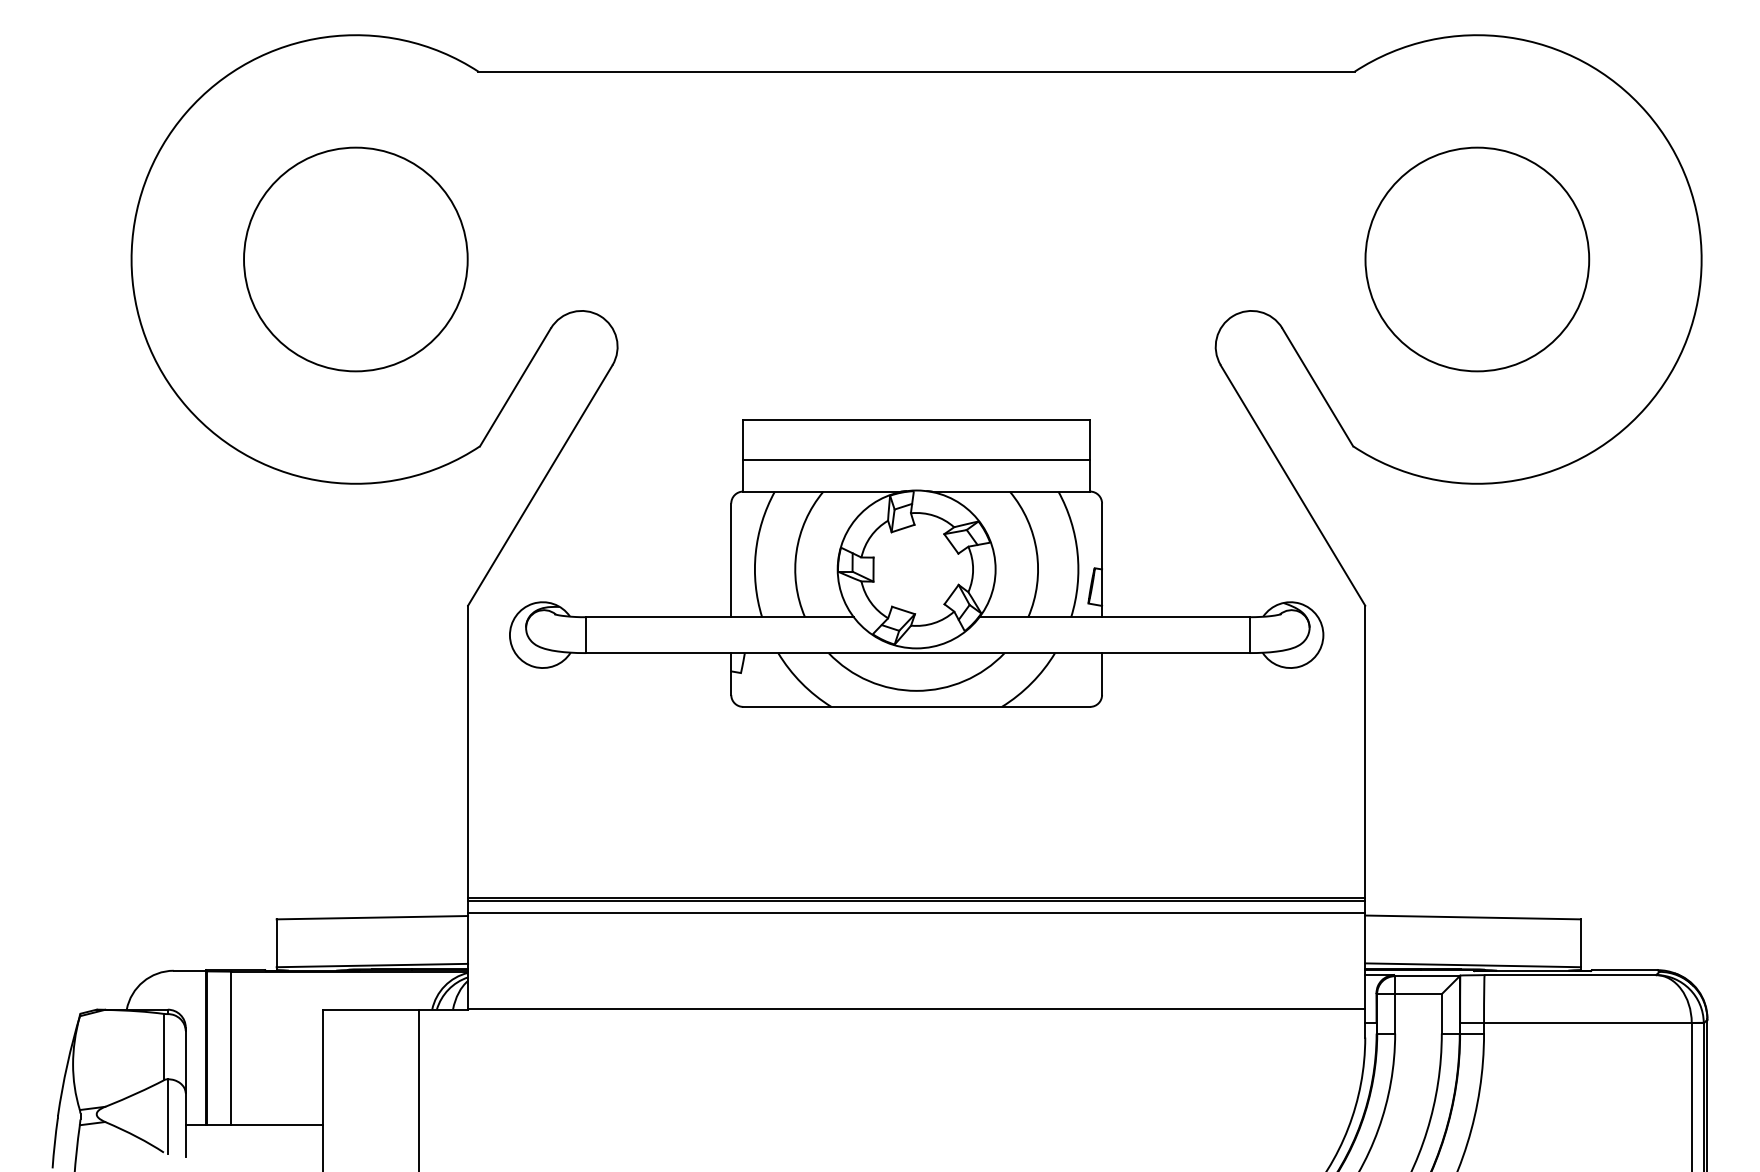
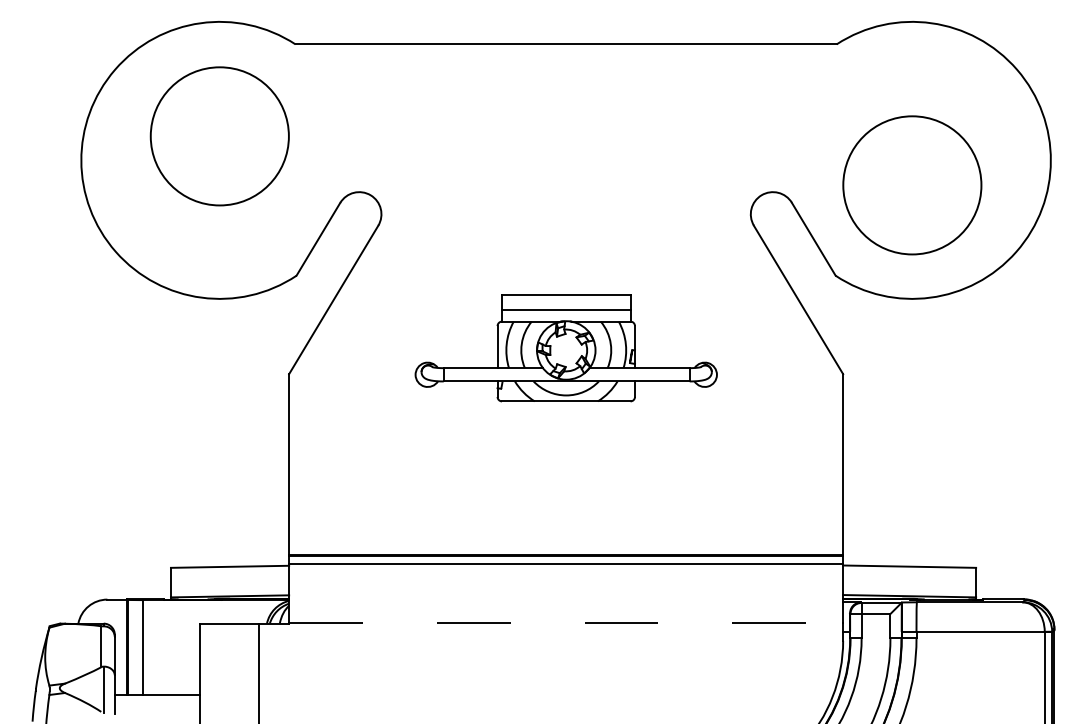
circle: (355, 259) -> (219, 136), moved
circle: (1477, 259) -> (912, 185), moved
part: (917, 564) -> (566, 348), size x0.6
line: (917, 1009) -> (566, 623), solid -> dashed

